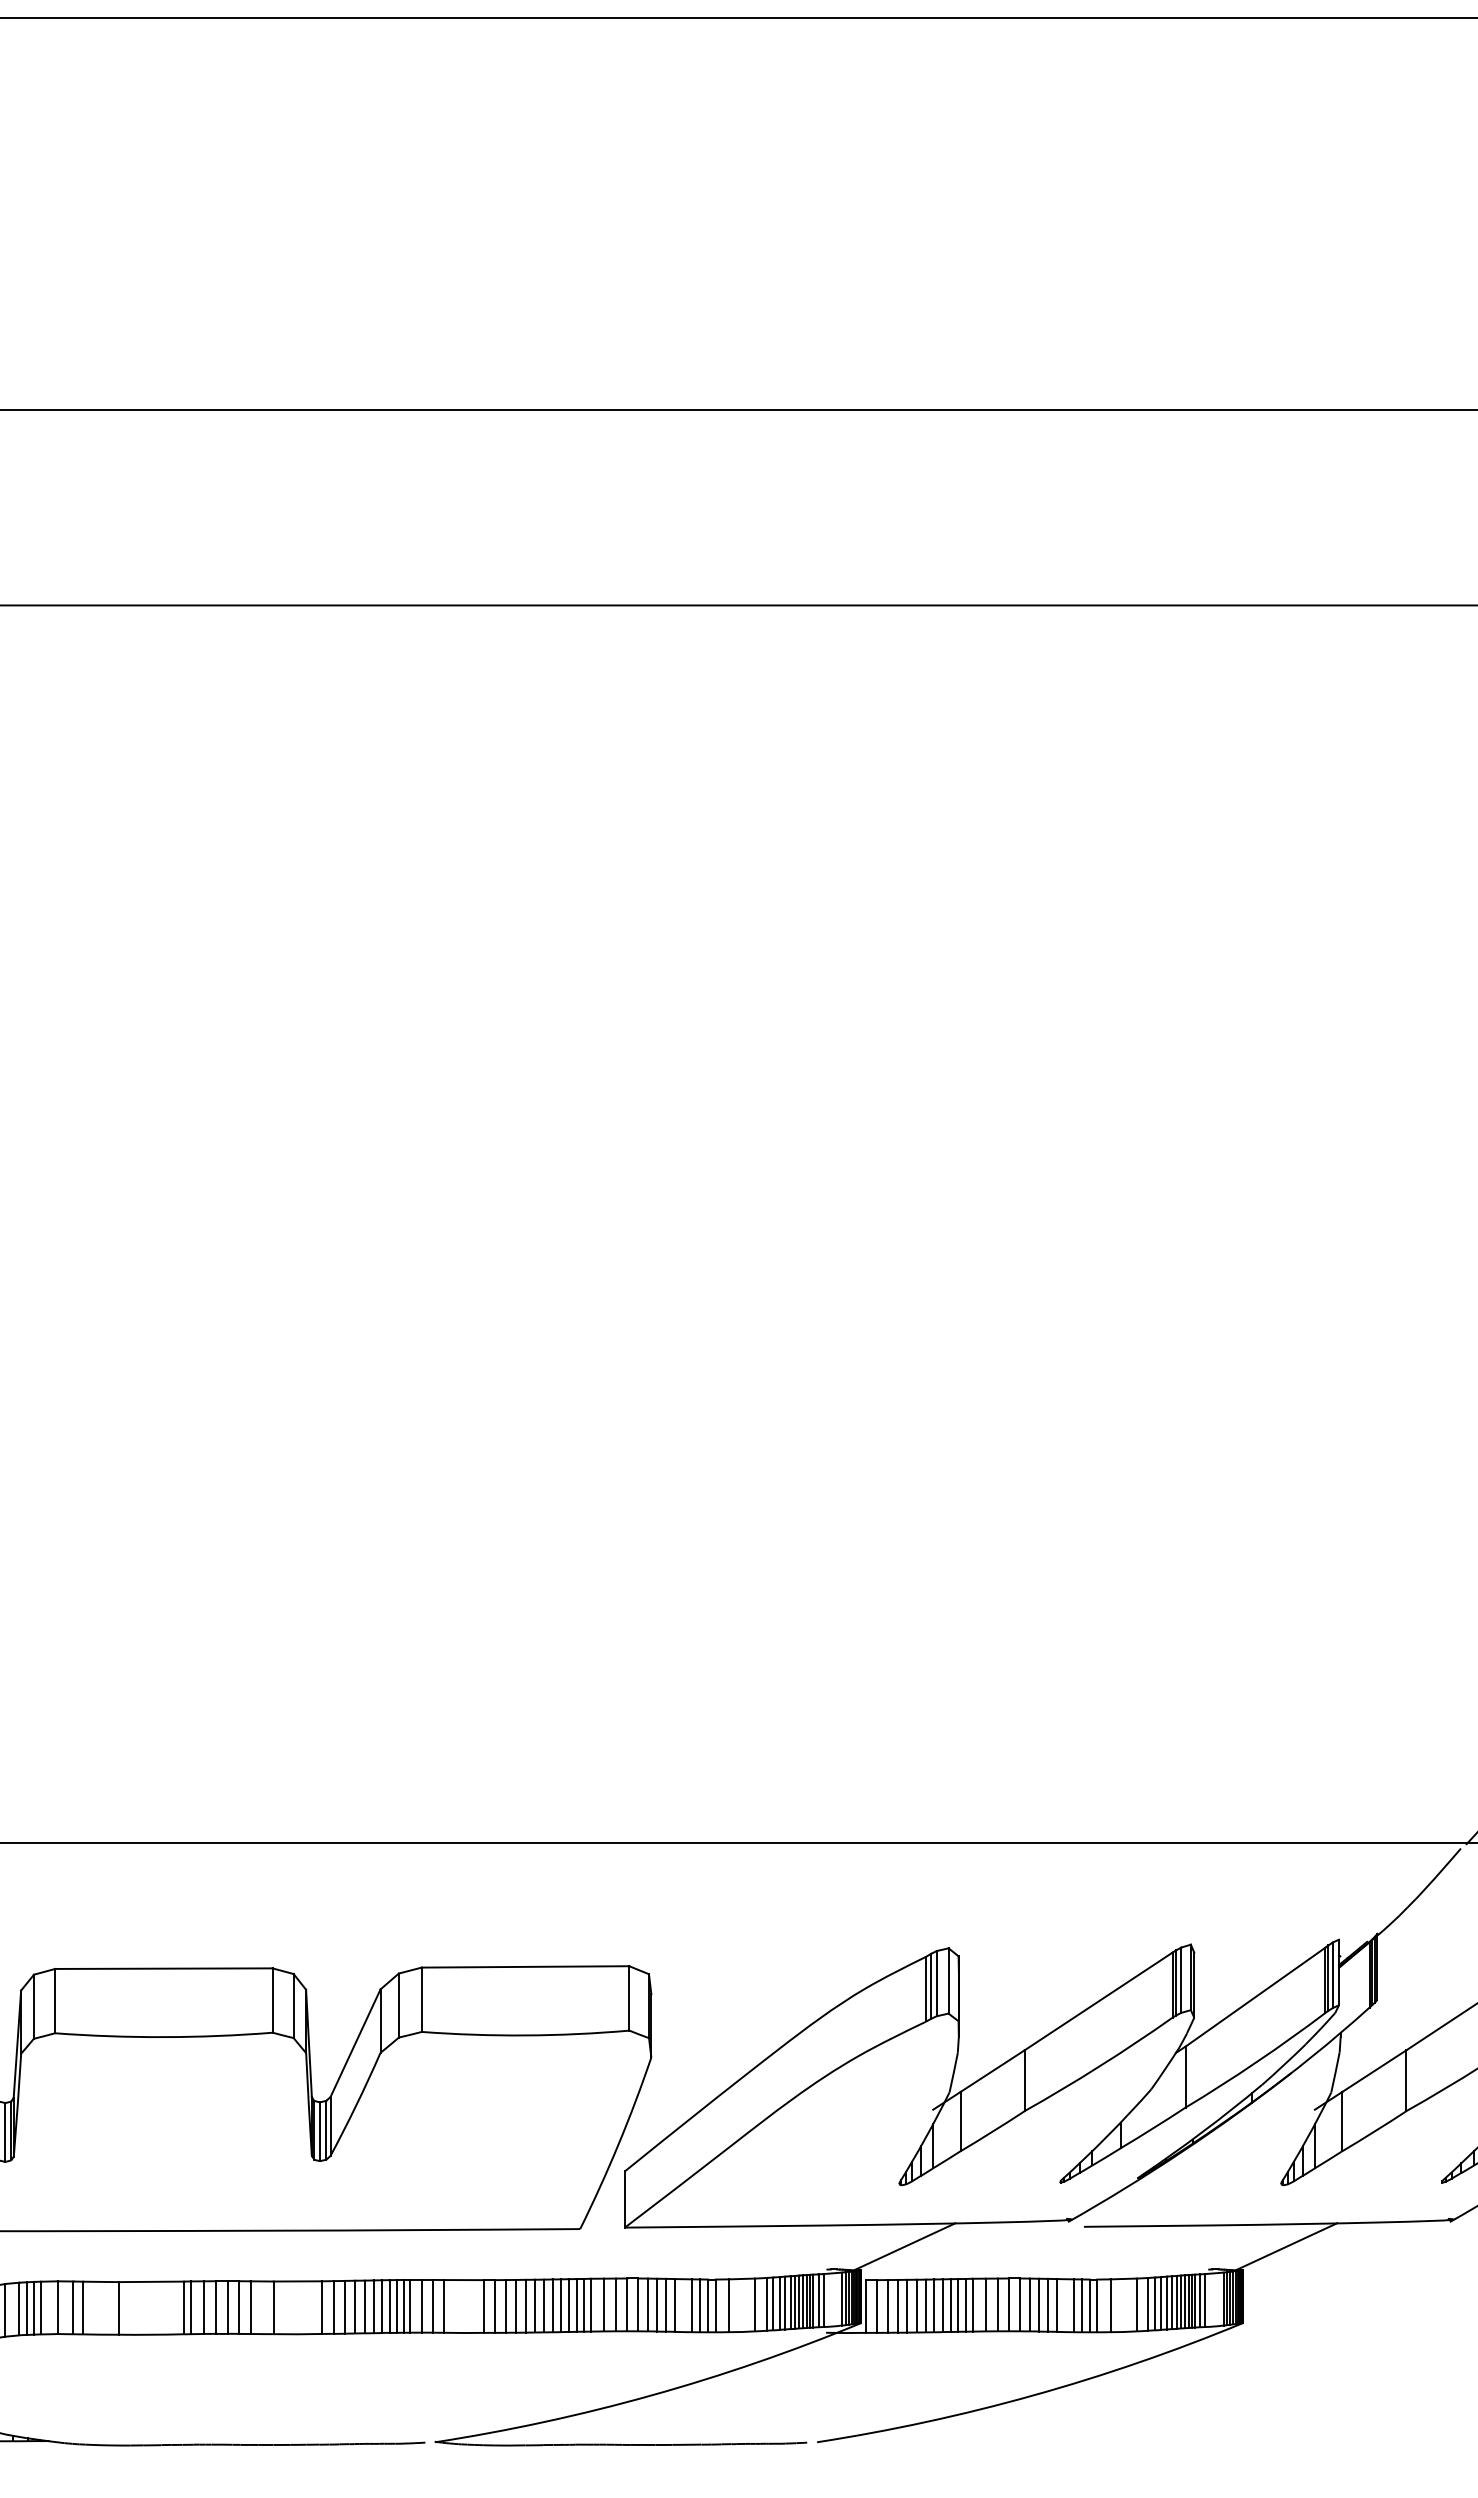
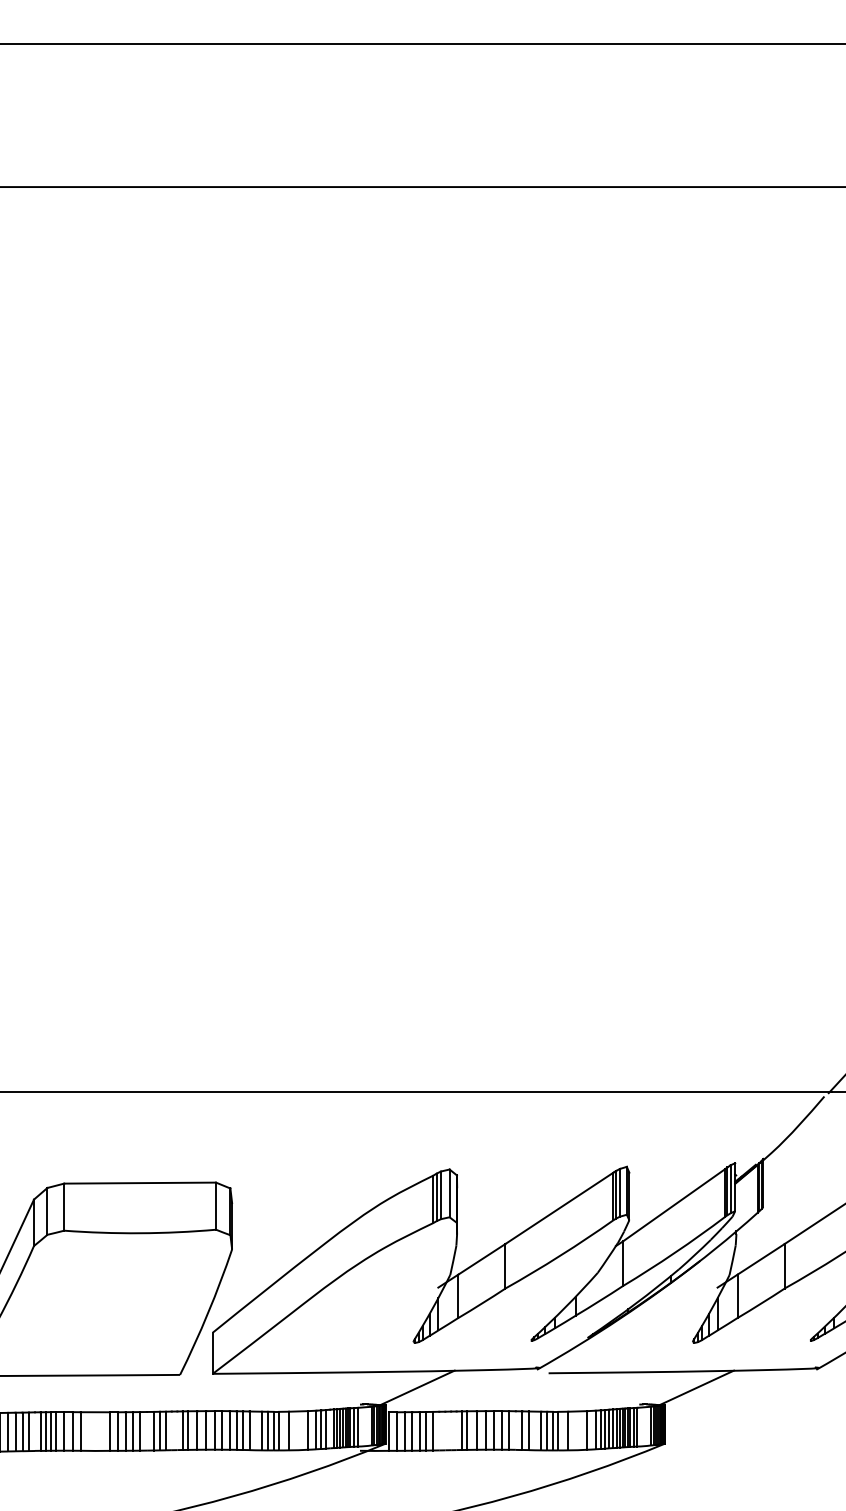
line: (785, 2302) -> (330, 1428), removed
line: (1039, 2304) -> (516, 1430), removed
line: (535, 2305) -> (147, 1430), removed
line: (568, 2305) -> (171, 1430), removed
line: (576, 2305) -> (177, 1430), removed
line: (934, 2305) -> (439, 1430), removed
line: (942, 2305) -> (445, 1430), removed
line: (950, 2305) -> (450, 1430), removed
line: (958, 2305) -> (456, 1430), removed
line: (381, 2306) -> (34, 1431), removed

